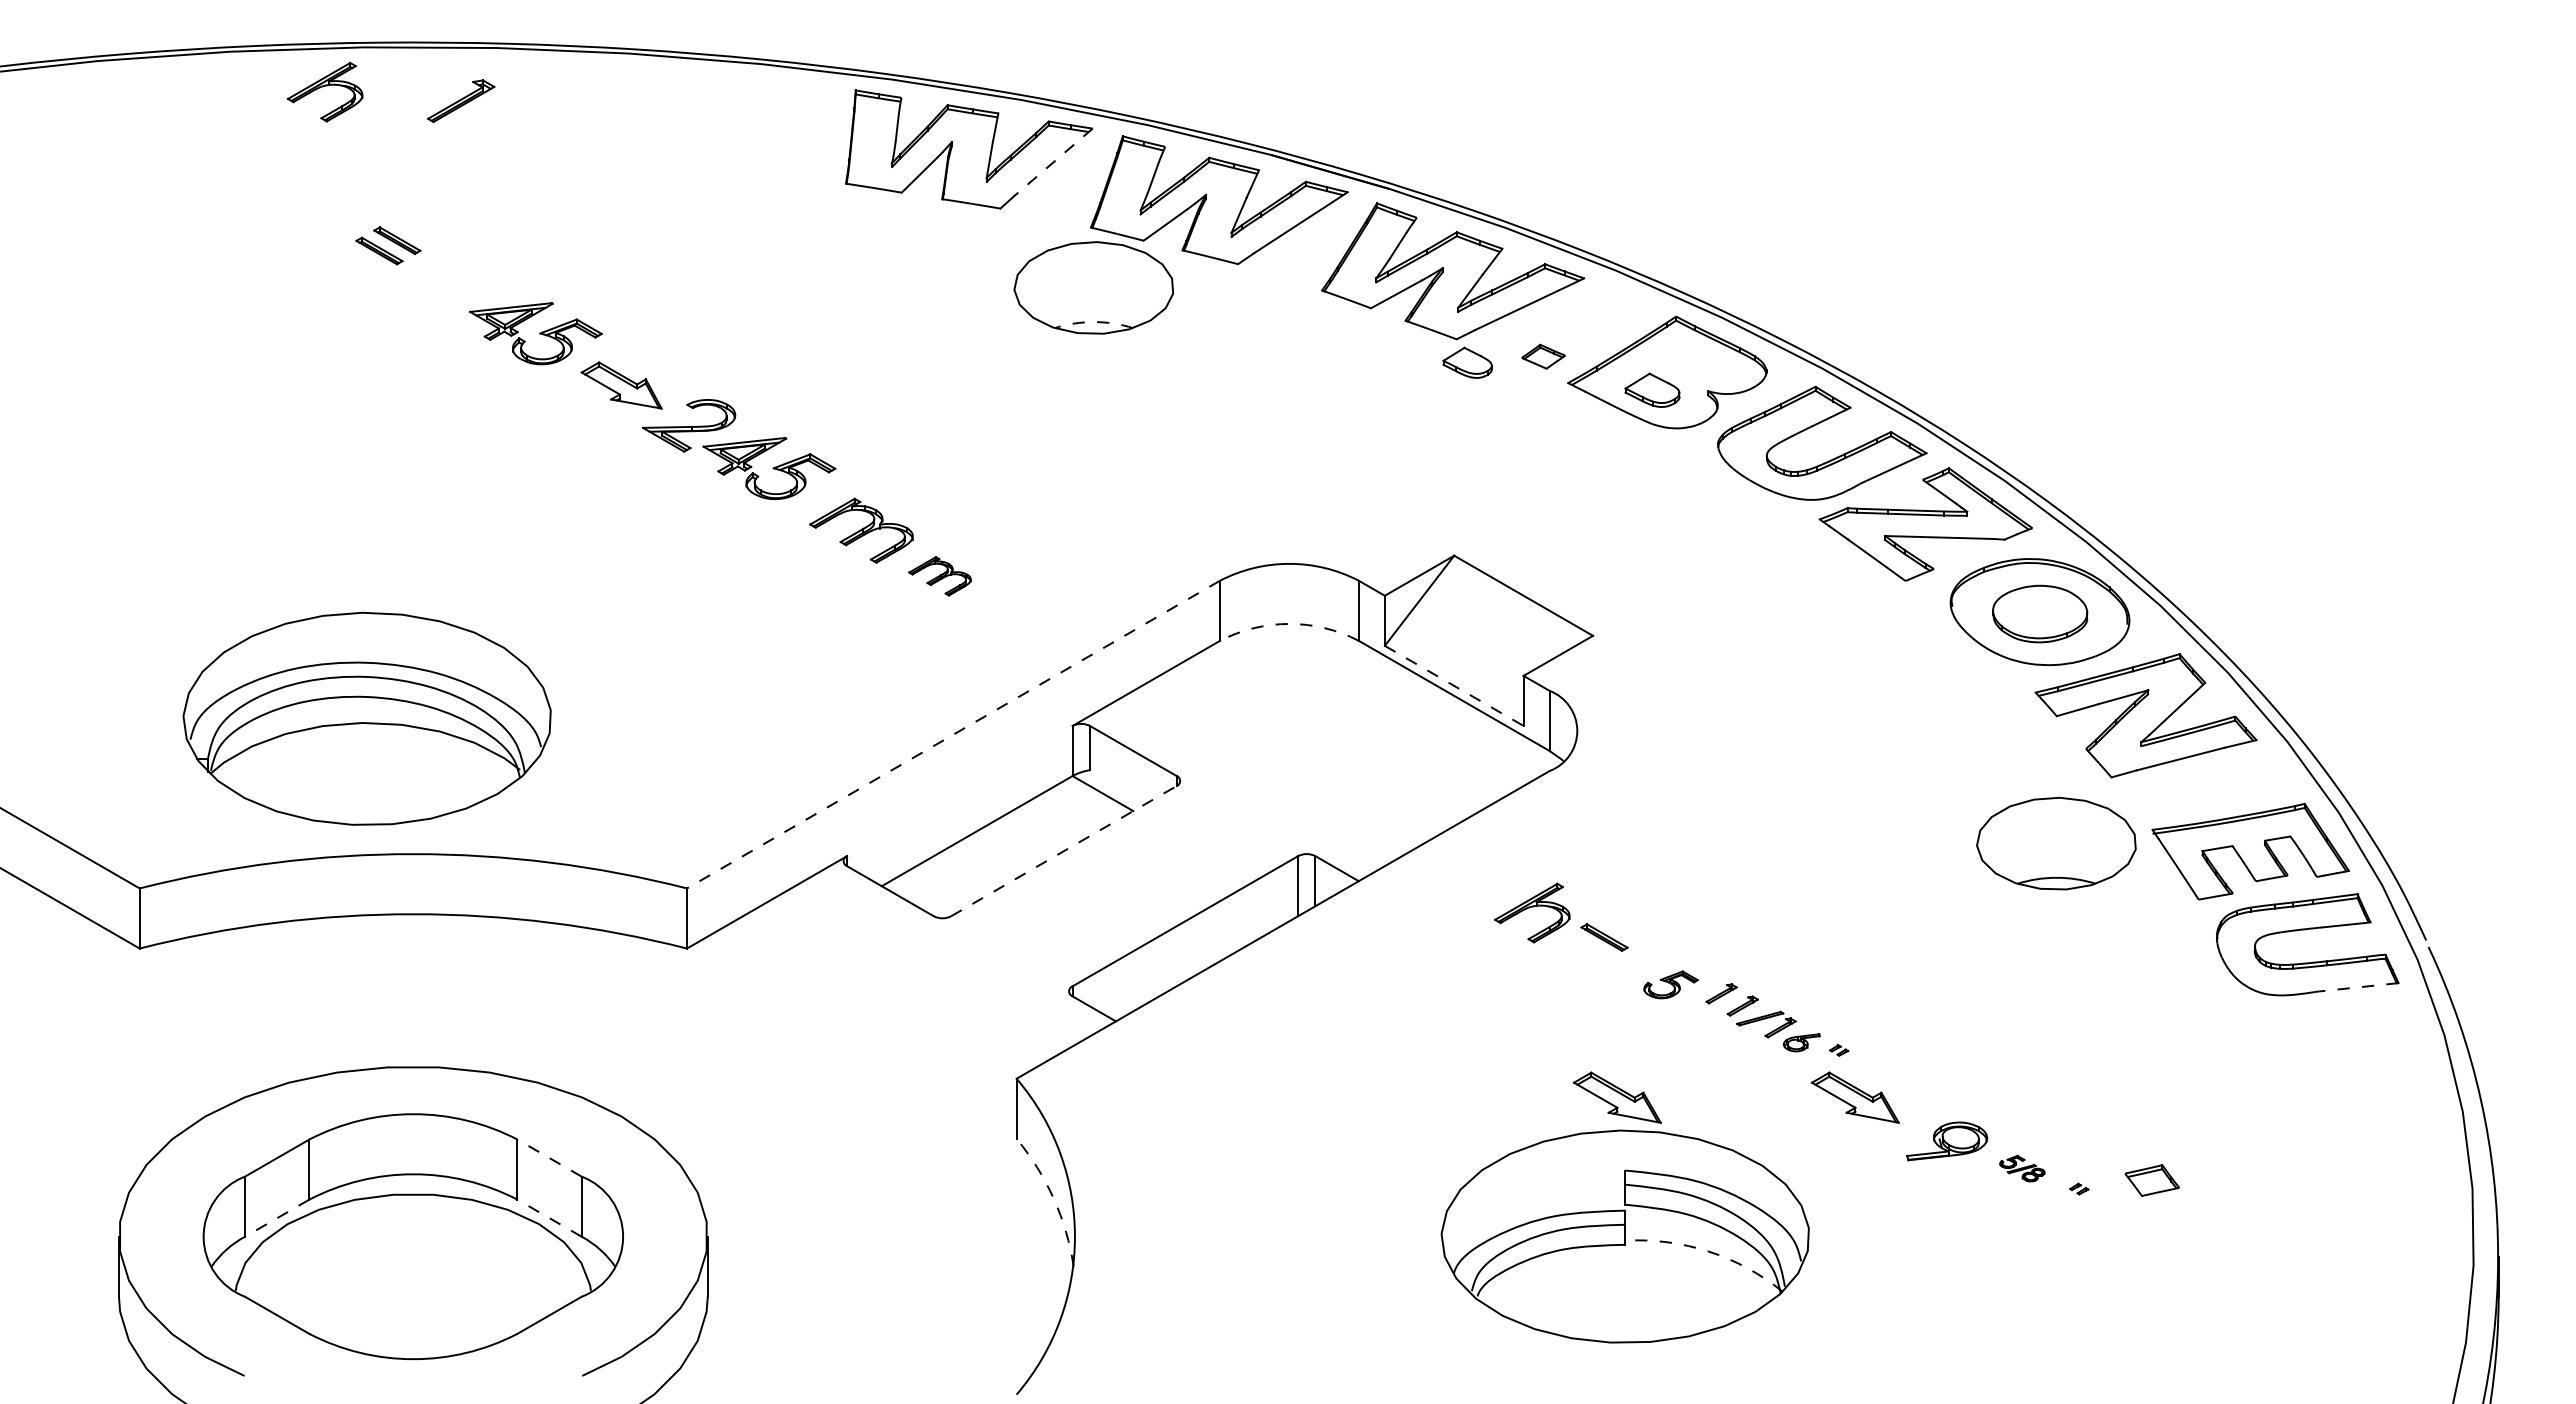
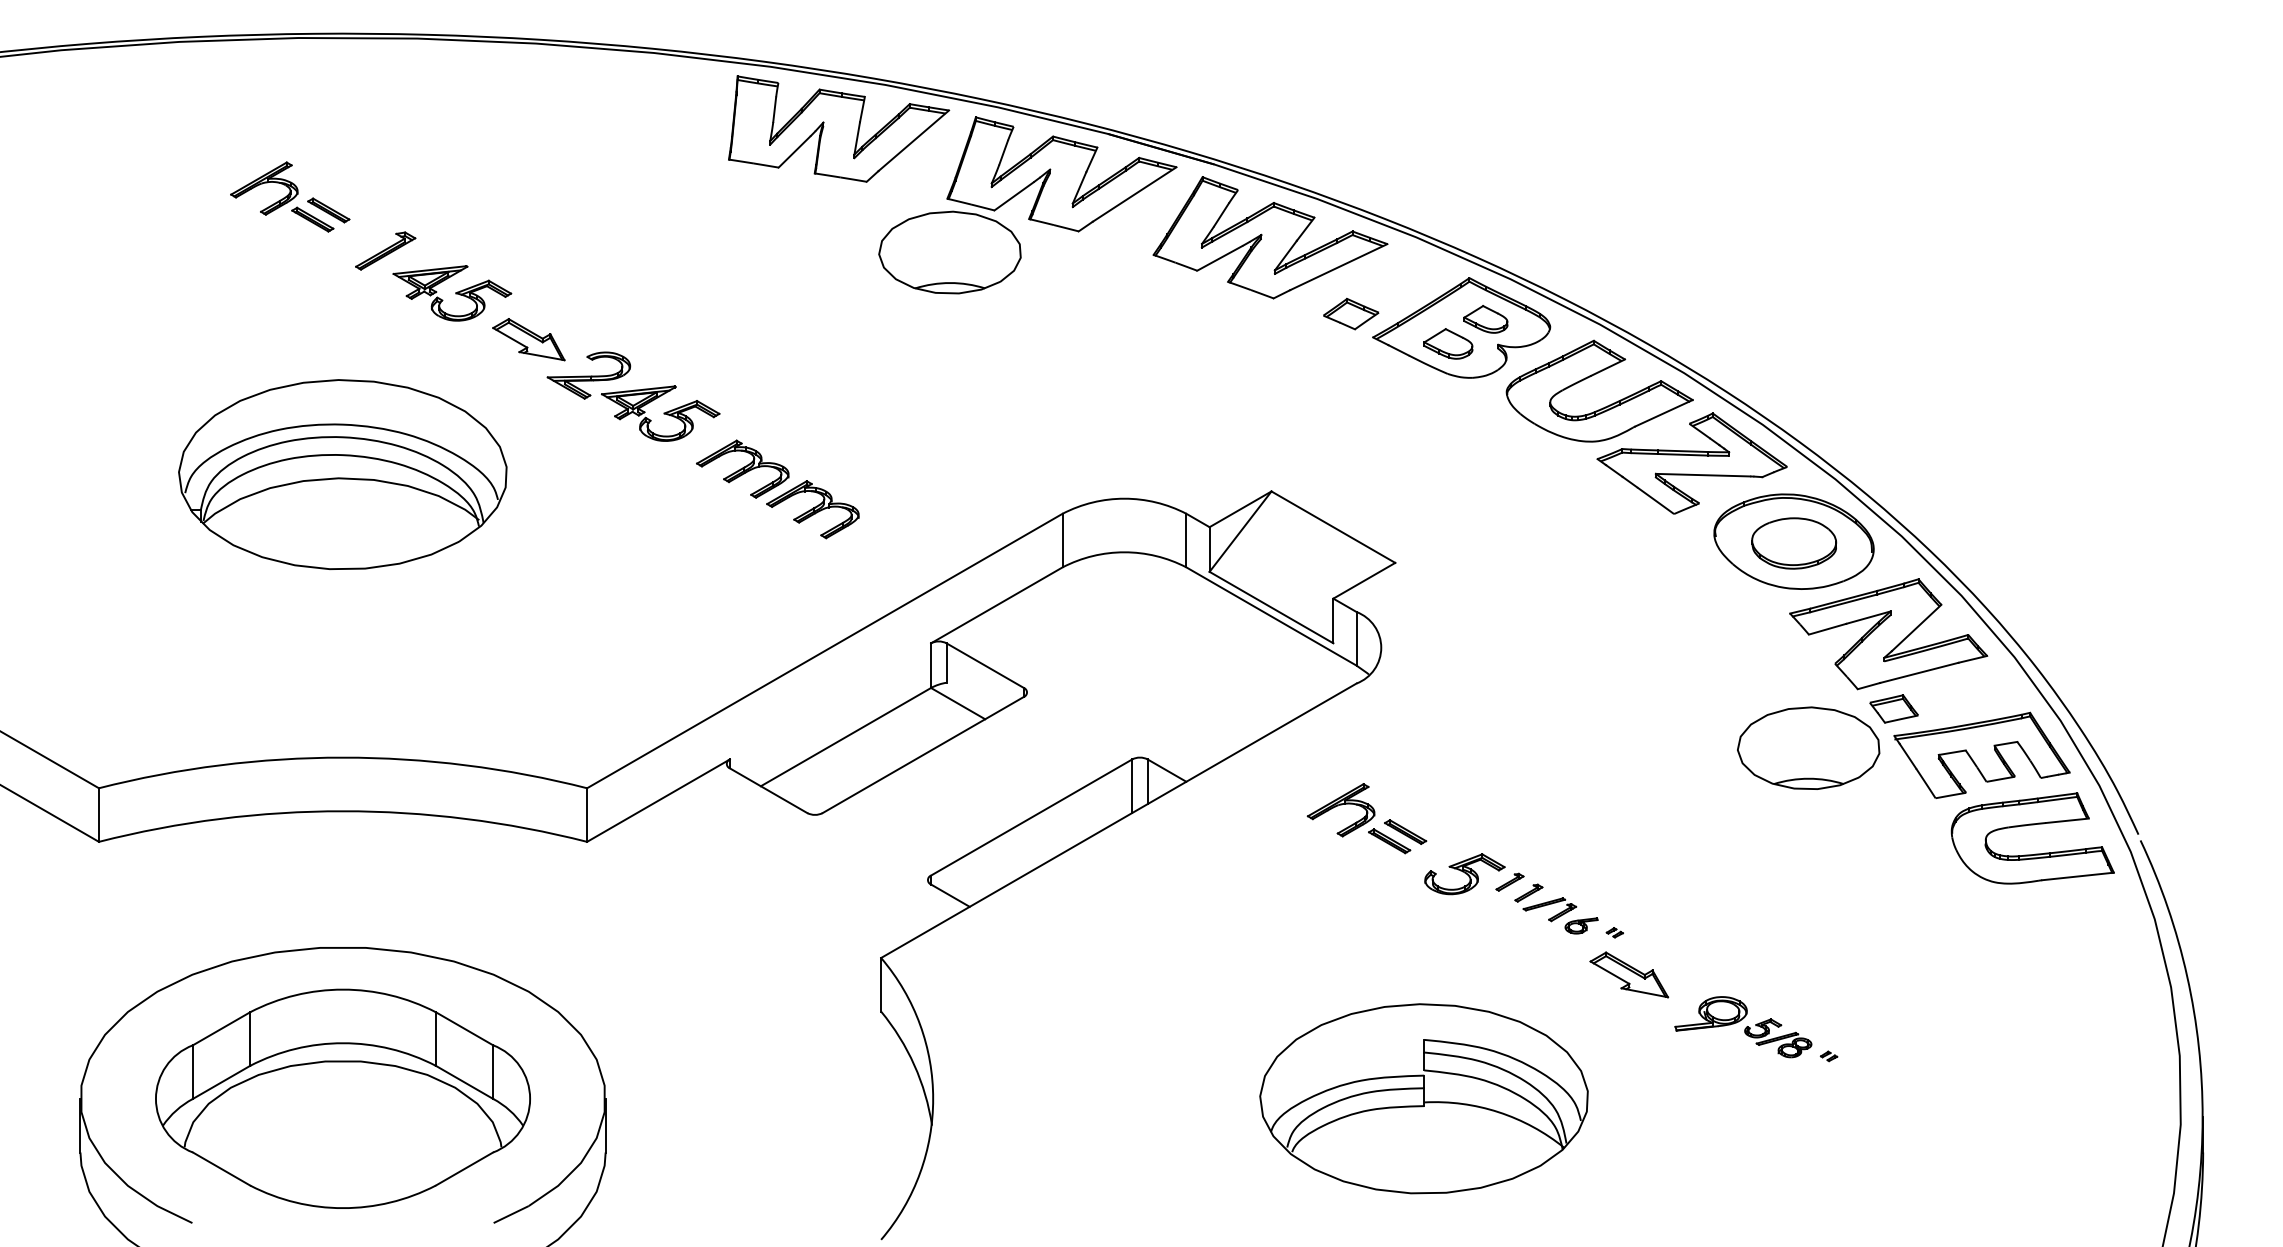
part: (325, 91) -> (264, 187), moved
part: (461, 101) -> (385, 251), moved
line: (1052, 162) -> (913, 140), dashed -> solid
arc: (1094, 322) -> (950, 283), dashed -> solid
part: (1543, 356) -> (1351, 313), size x1.43
part: (1467, 362) -> (1485, 319), moved
part: (939, 576) -> (812, 509), size x1.67
arc: (1289, 623) -> (1124, 551), dashed -> solid
line: (1454, 686) -> (1271, 608), dashed -> solid
part: (366, 718) -> (342, 474), moved
line: (953, 734) -> (824, 650), dashed -> solid
line: (1064, 850) -> (923, 754), dashed -> solid
part: (1586, 947) -> (1389, 840), added
part: (1670, 984) -> (1464, 873), size x1.67
line: (2357, 987) -> (2077, 876), dashed -> solid
part: (1616, 1097) -> (1416, 974), removed
line: (549, 1157) -> (464, 1028), dashed -> solid
part: (2022, 1168) -> (1778, 1038), size x1.67
part: (2151, 1180) -> (1893, 708), moved
arc: (1053, 1198) -> (914, 1064), dashed -> solid
line: (549, 1217) -> (464, 1081), dashed -> solid
line: (276, 1218) -> (220, 1082), dashed -> solid
arc: (1708, 1251) -> (1498, 1112), dashed -> solid

